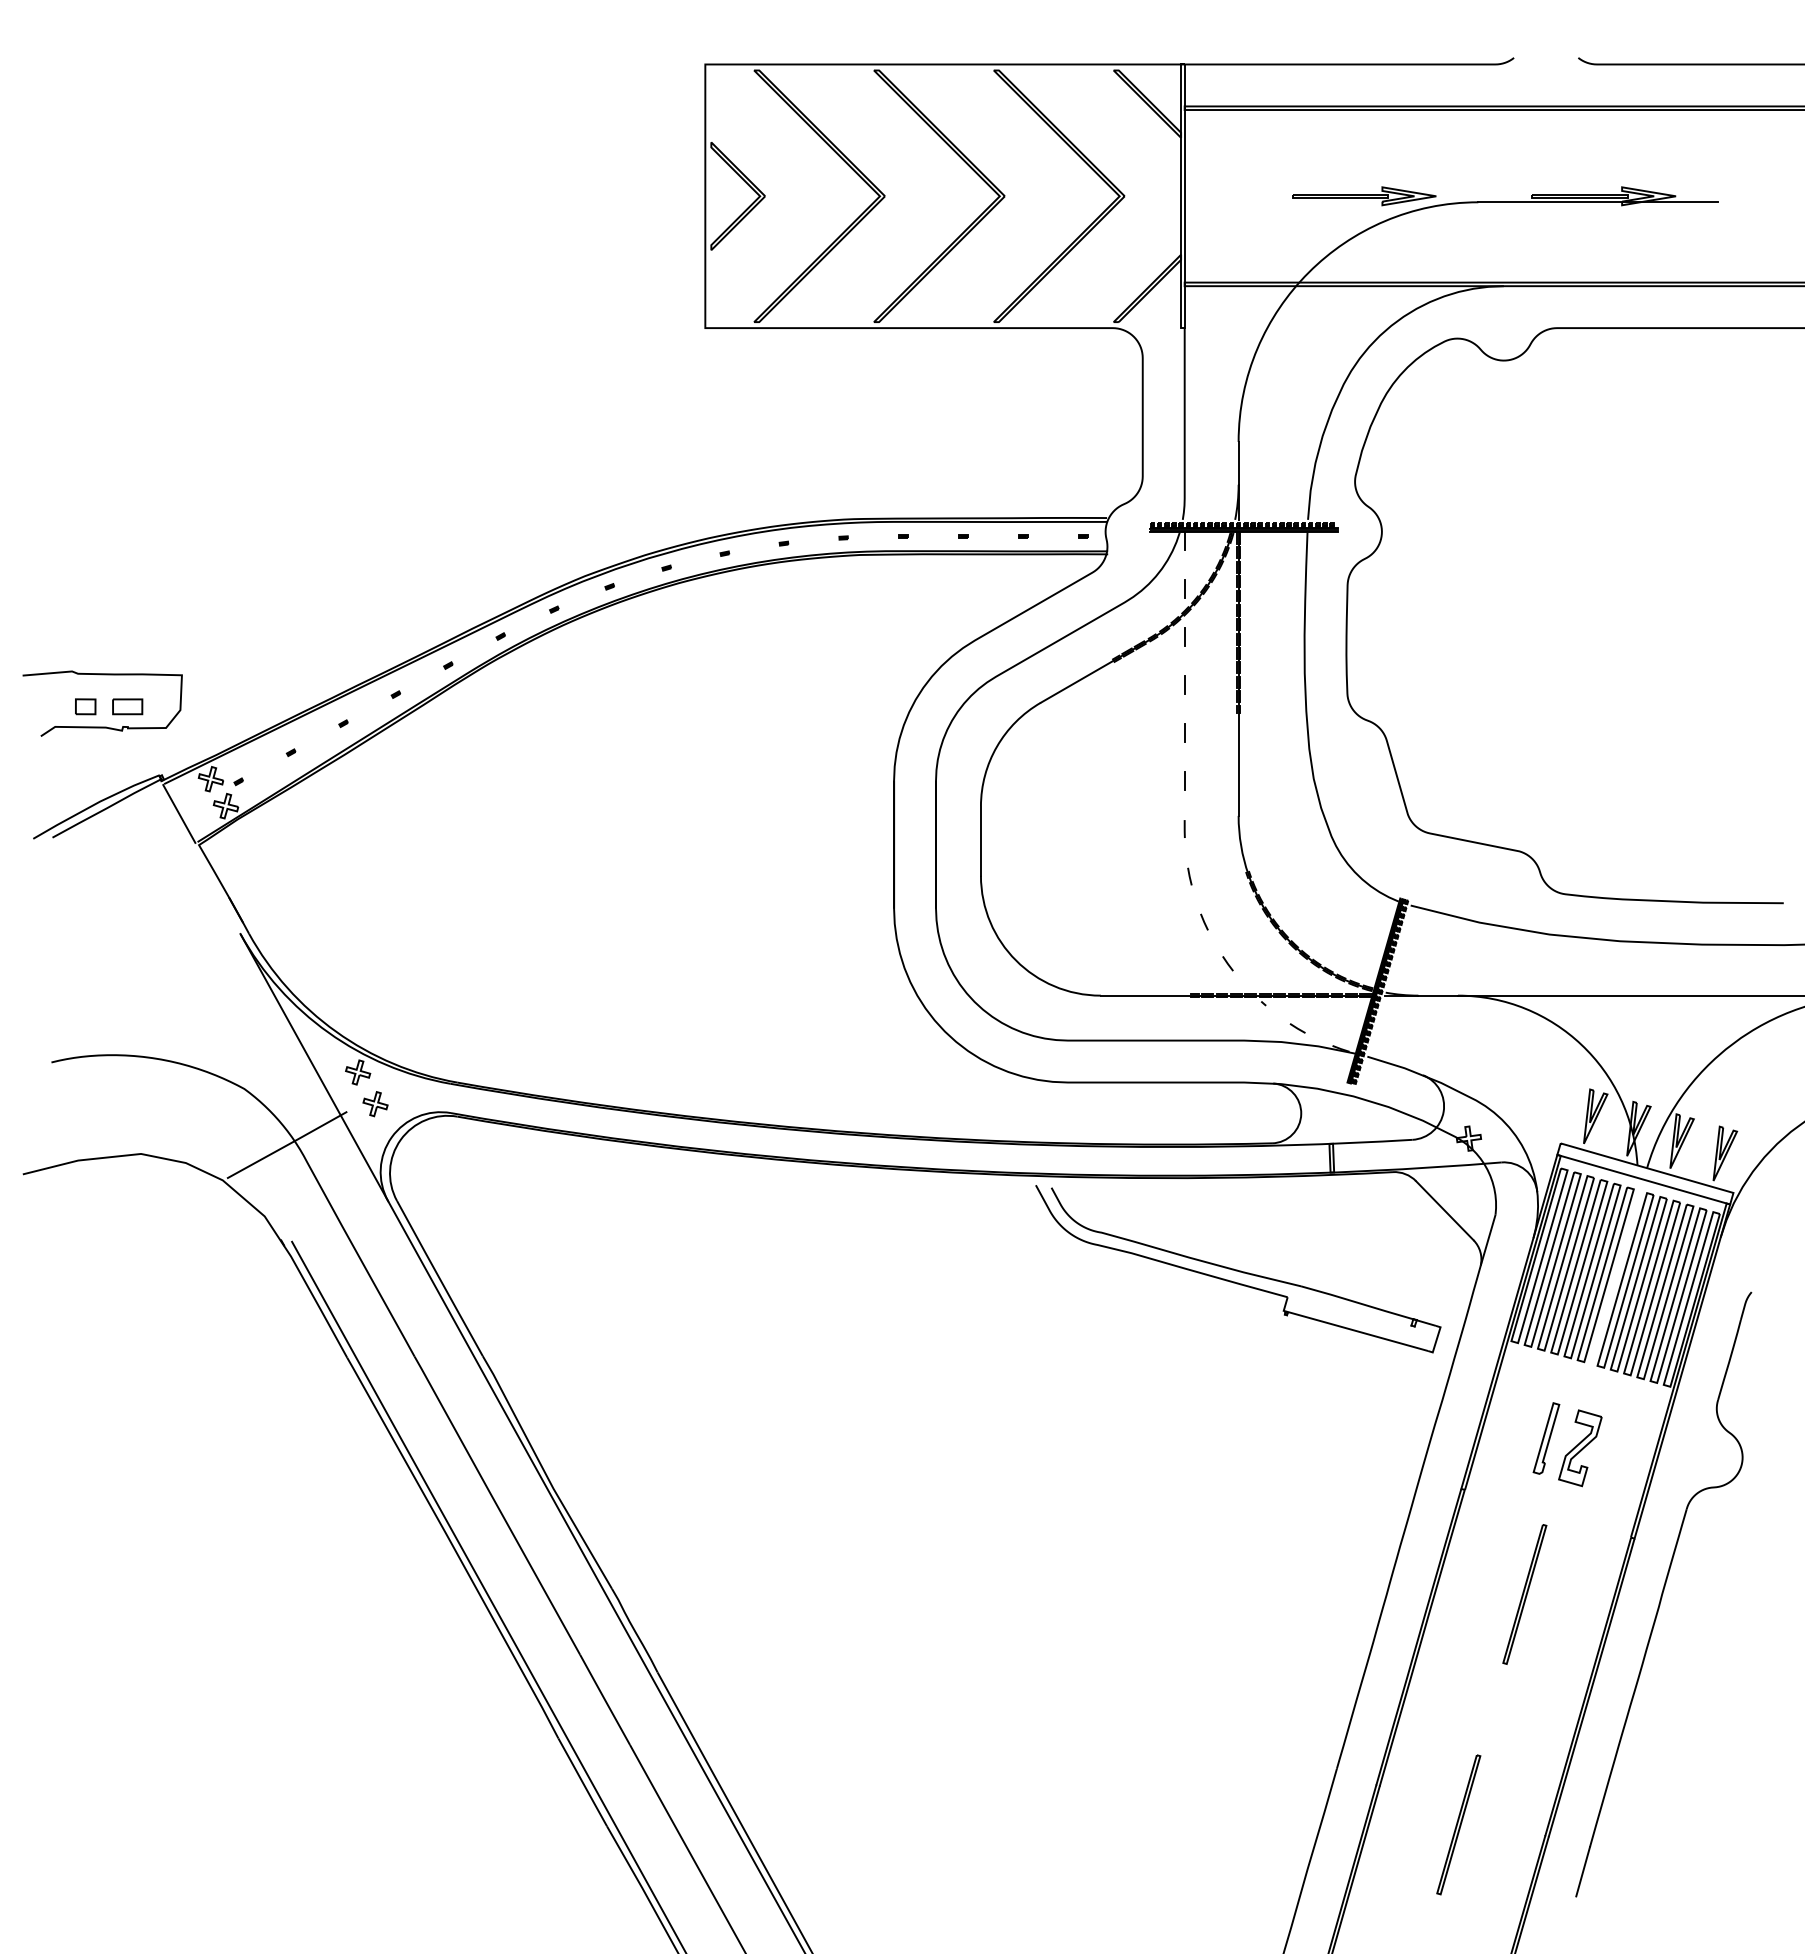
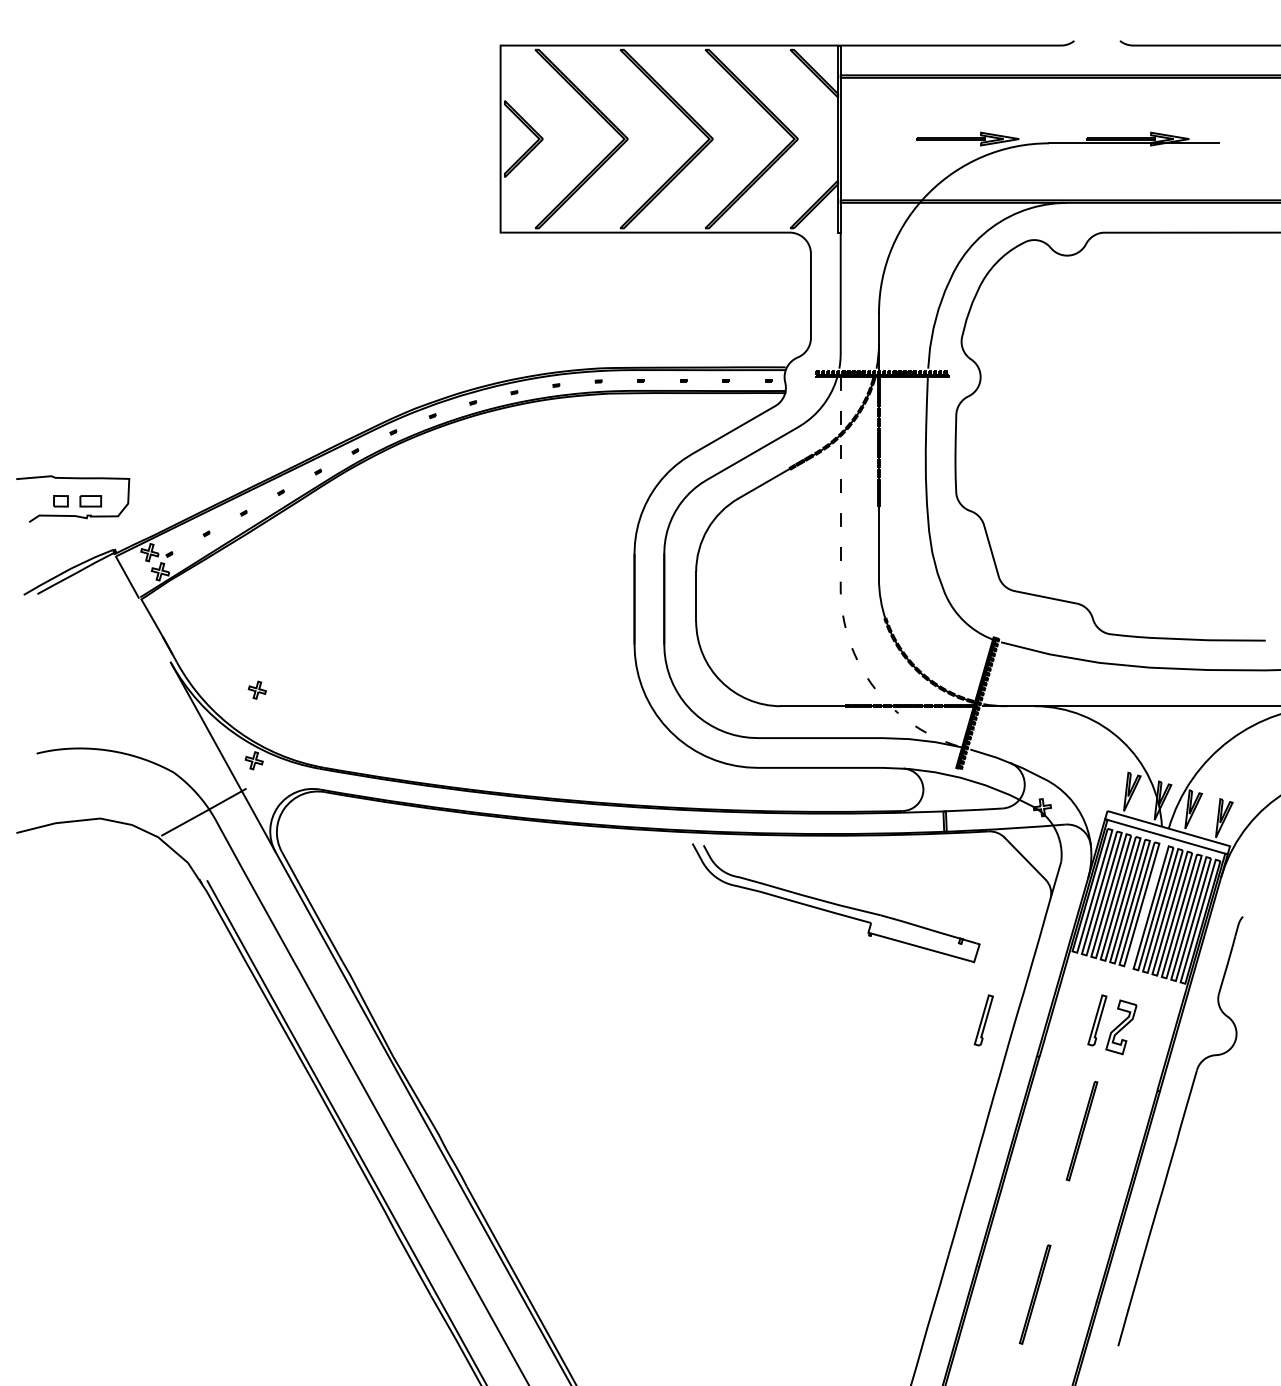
part: (375, 1104) -> (257, 690), moved
part: (1238, 1269) -> (836, 903), moved
part: (1386, 1438) -> (983, 1020), added

